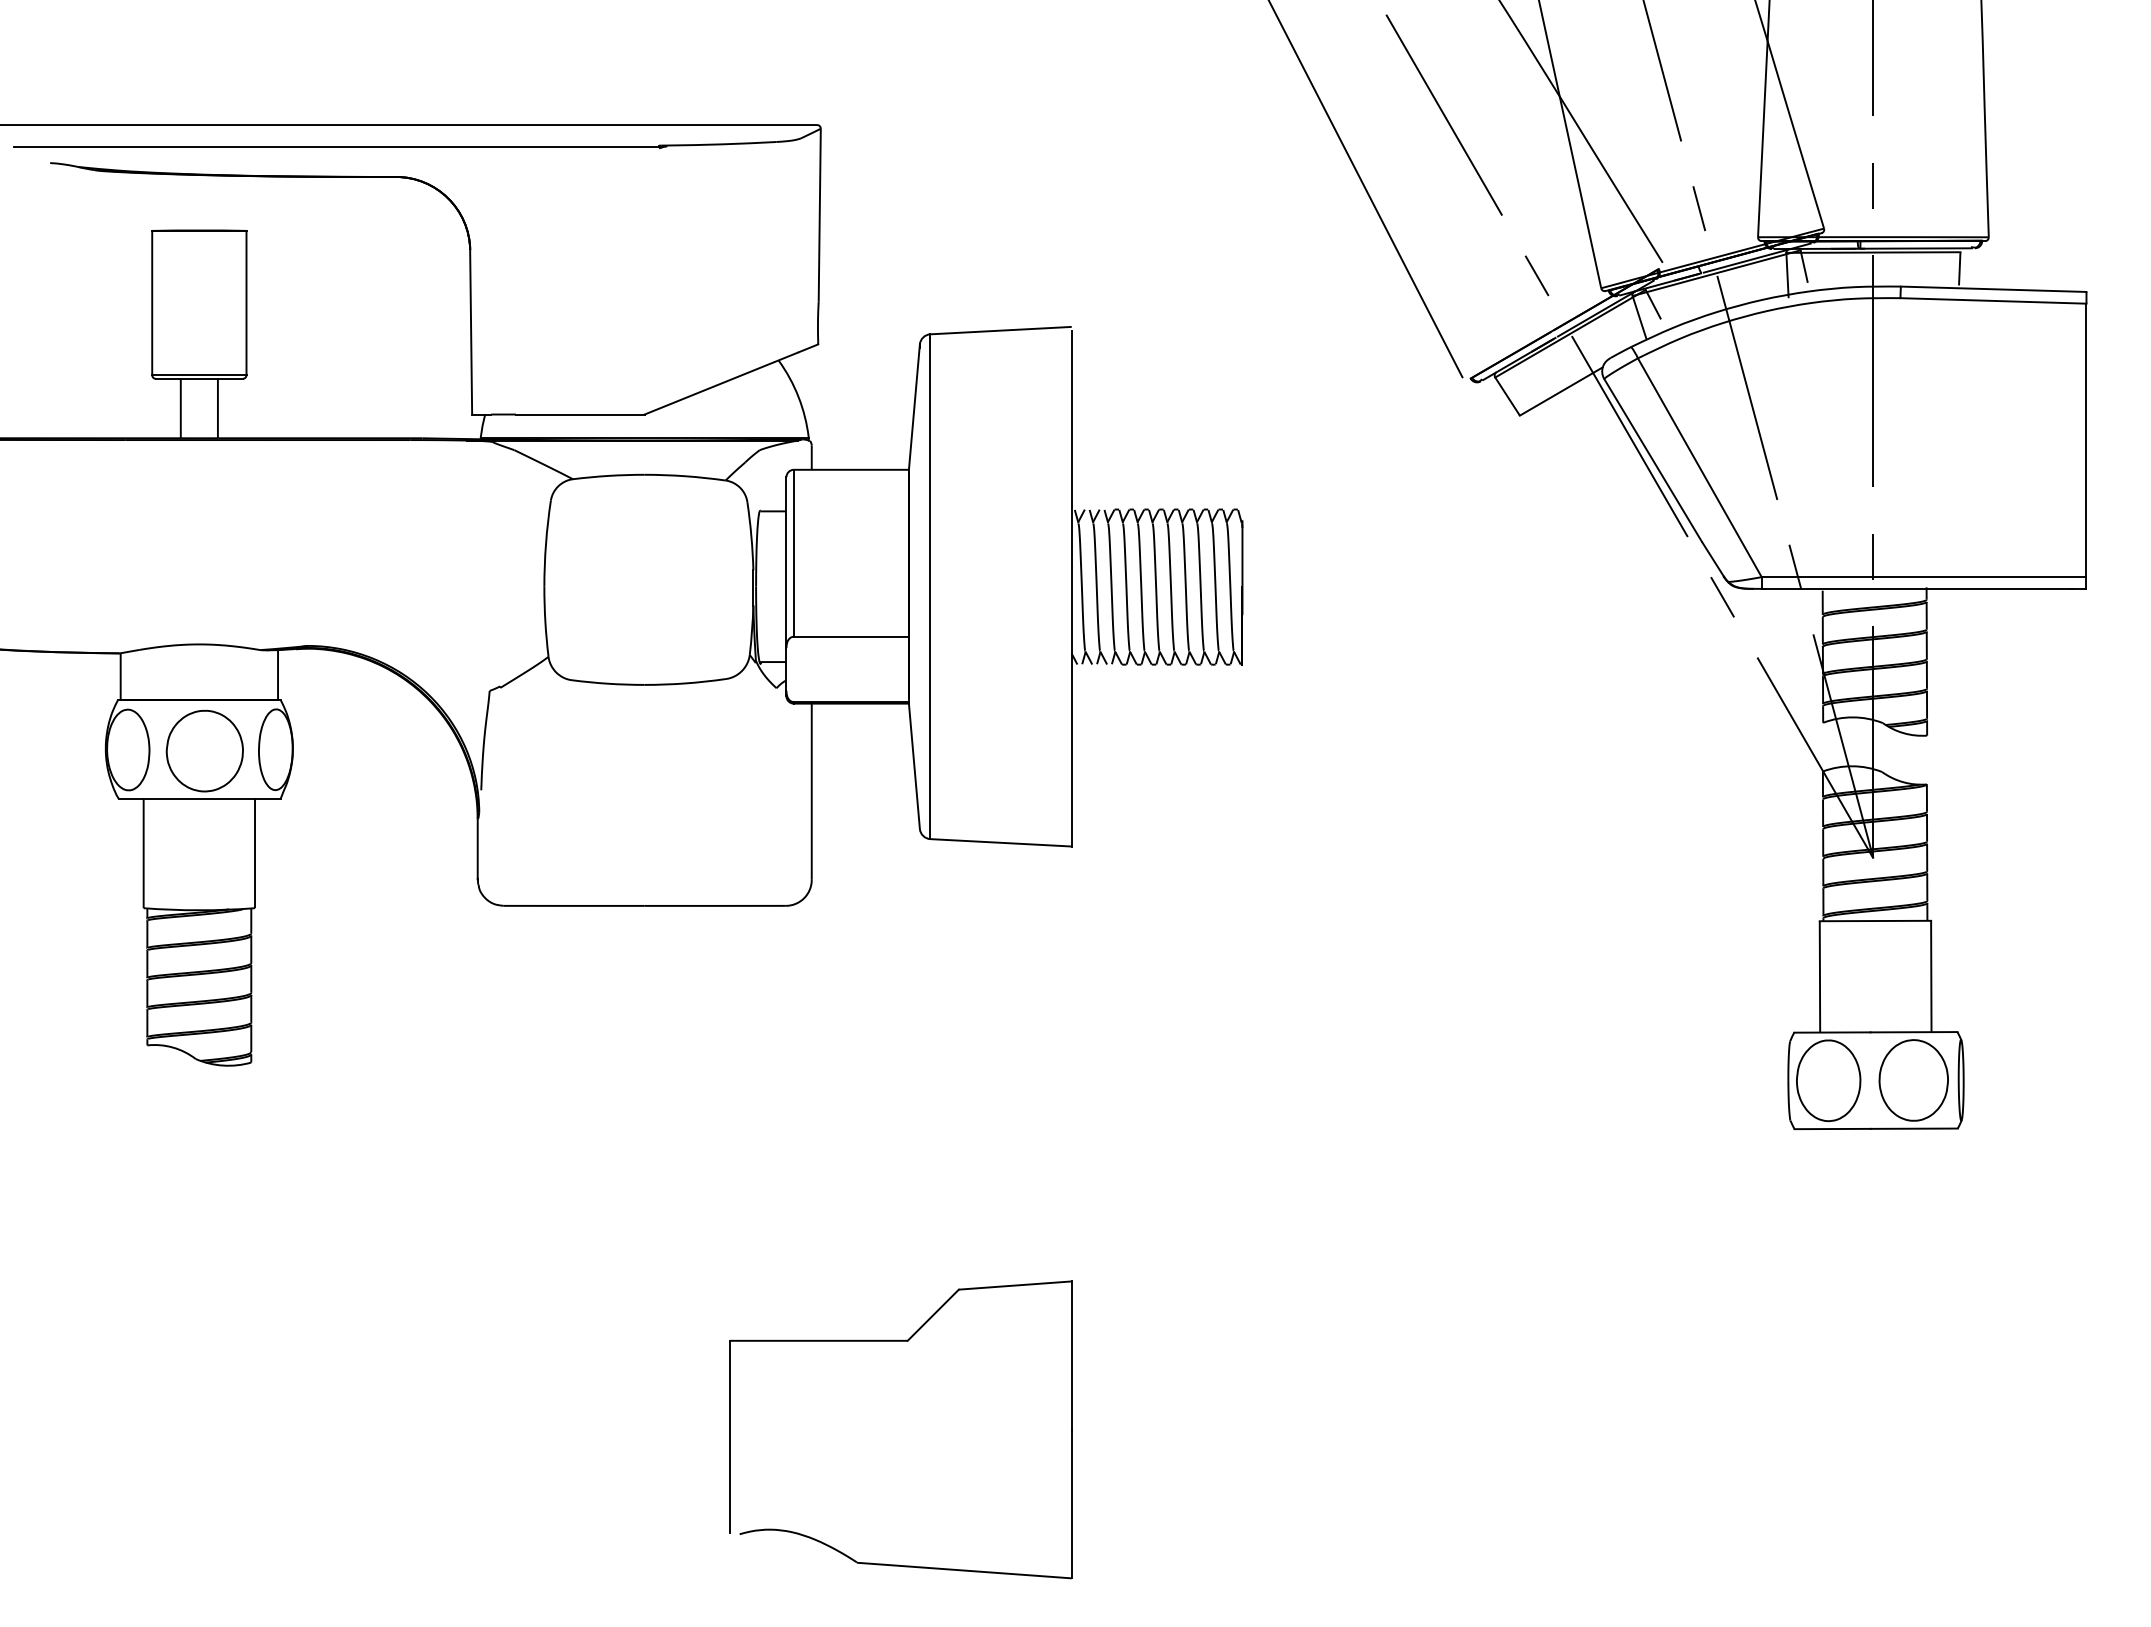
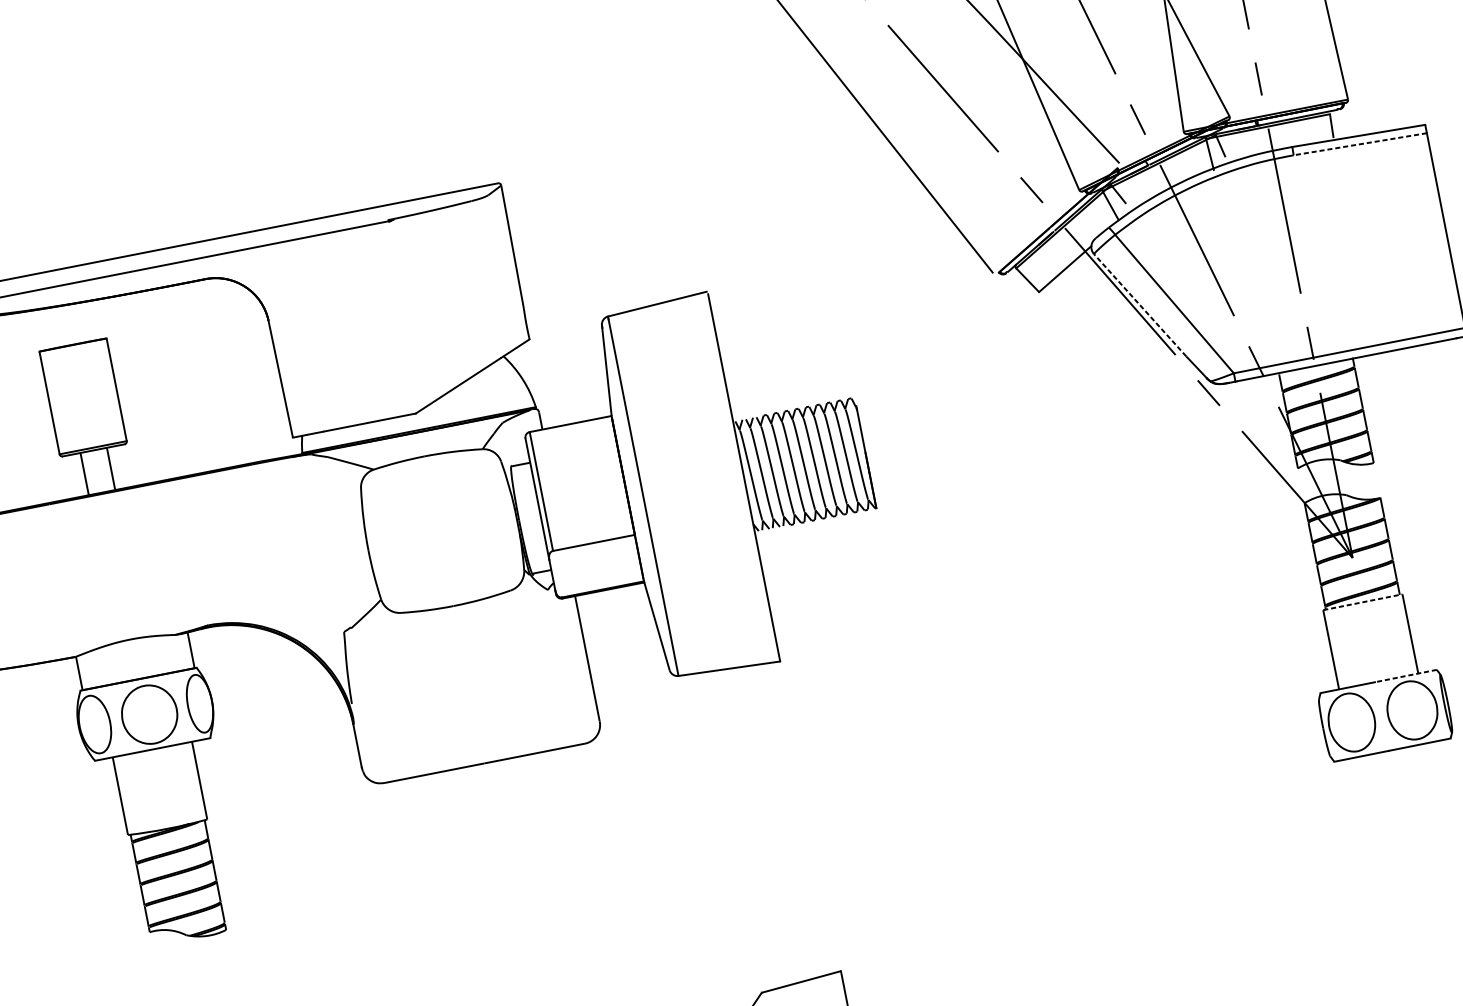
line: (1992, 300) -> (1359, 144), solid -> dashed
line: (1653, 460) -> (1140, 305), solid -> dashed
line: (1875, 921) -> (1362, 602), solid -> dashed
line: (1913, 1032) -> (1405, 676), solid -> dashed

